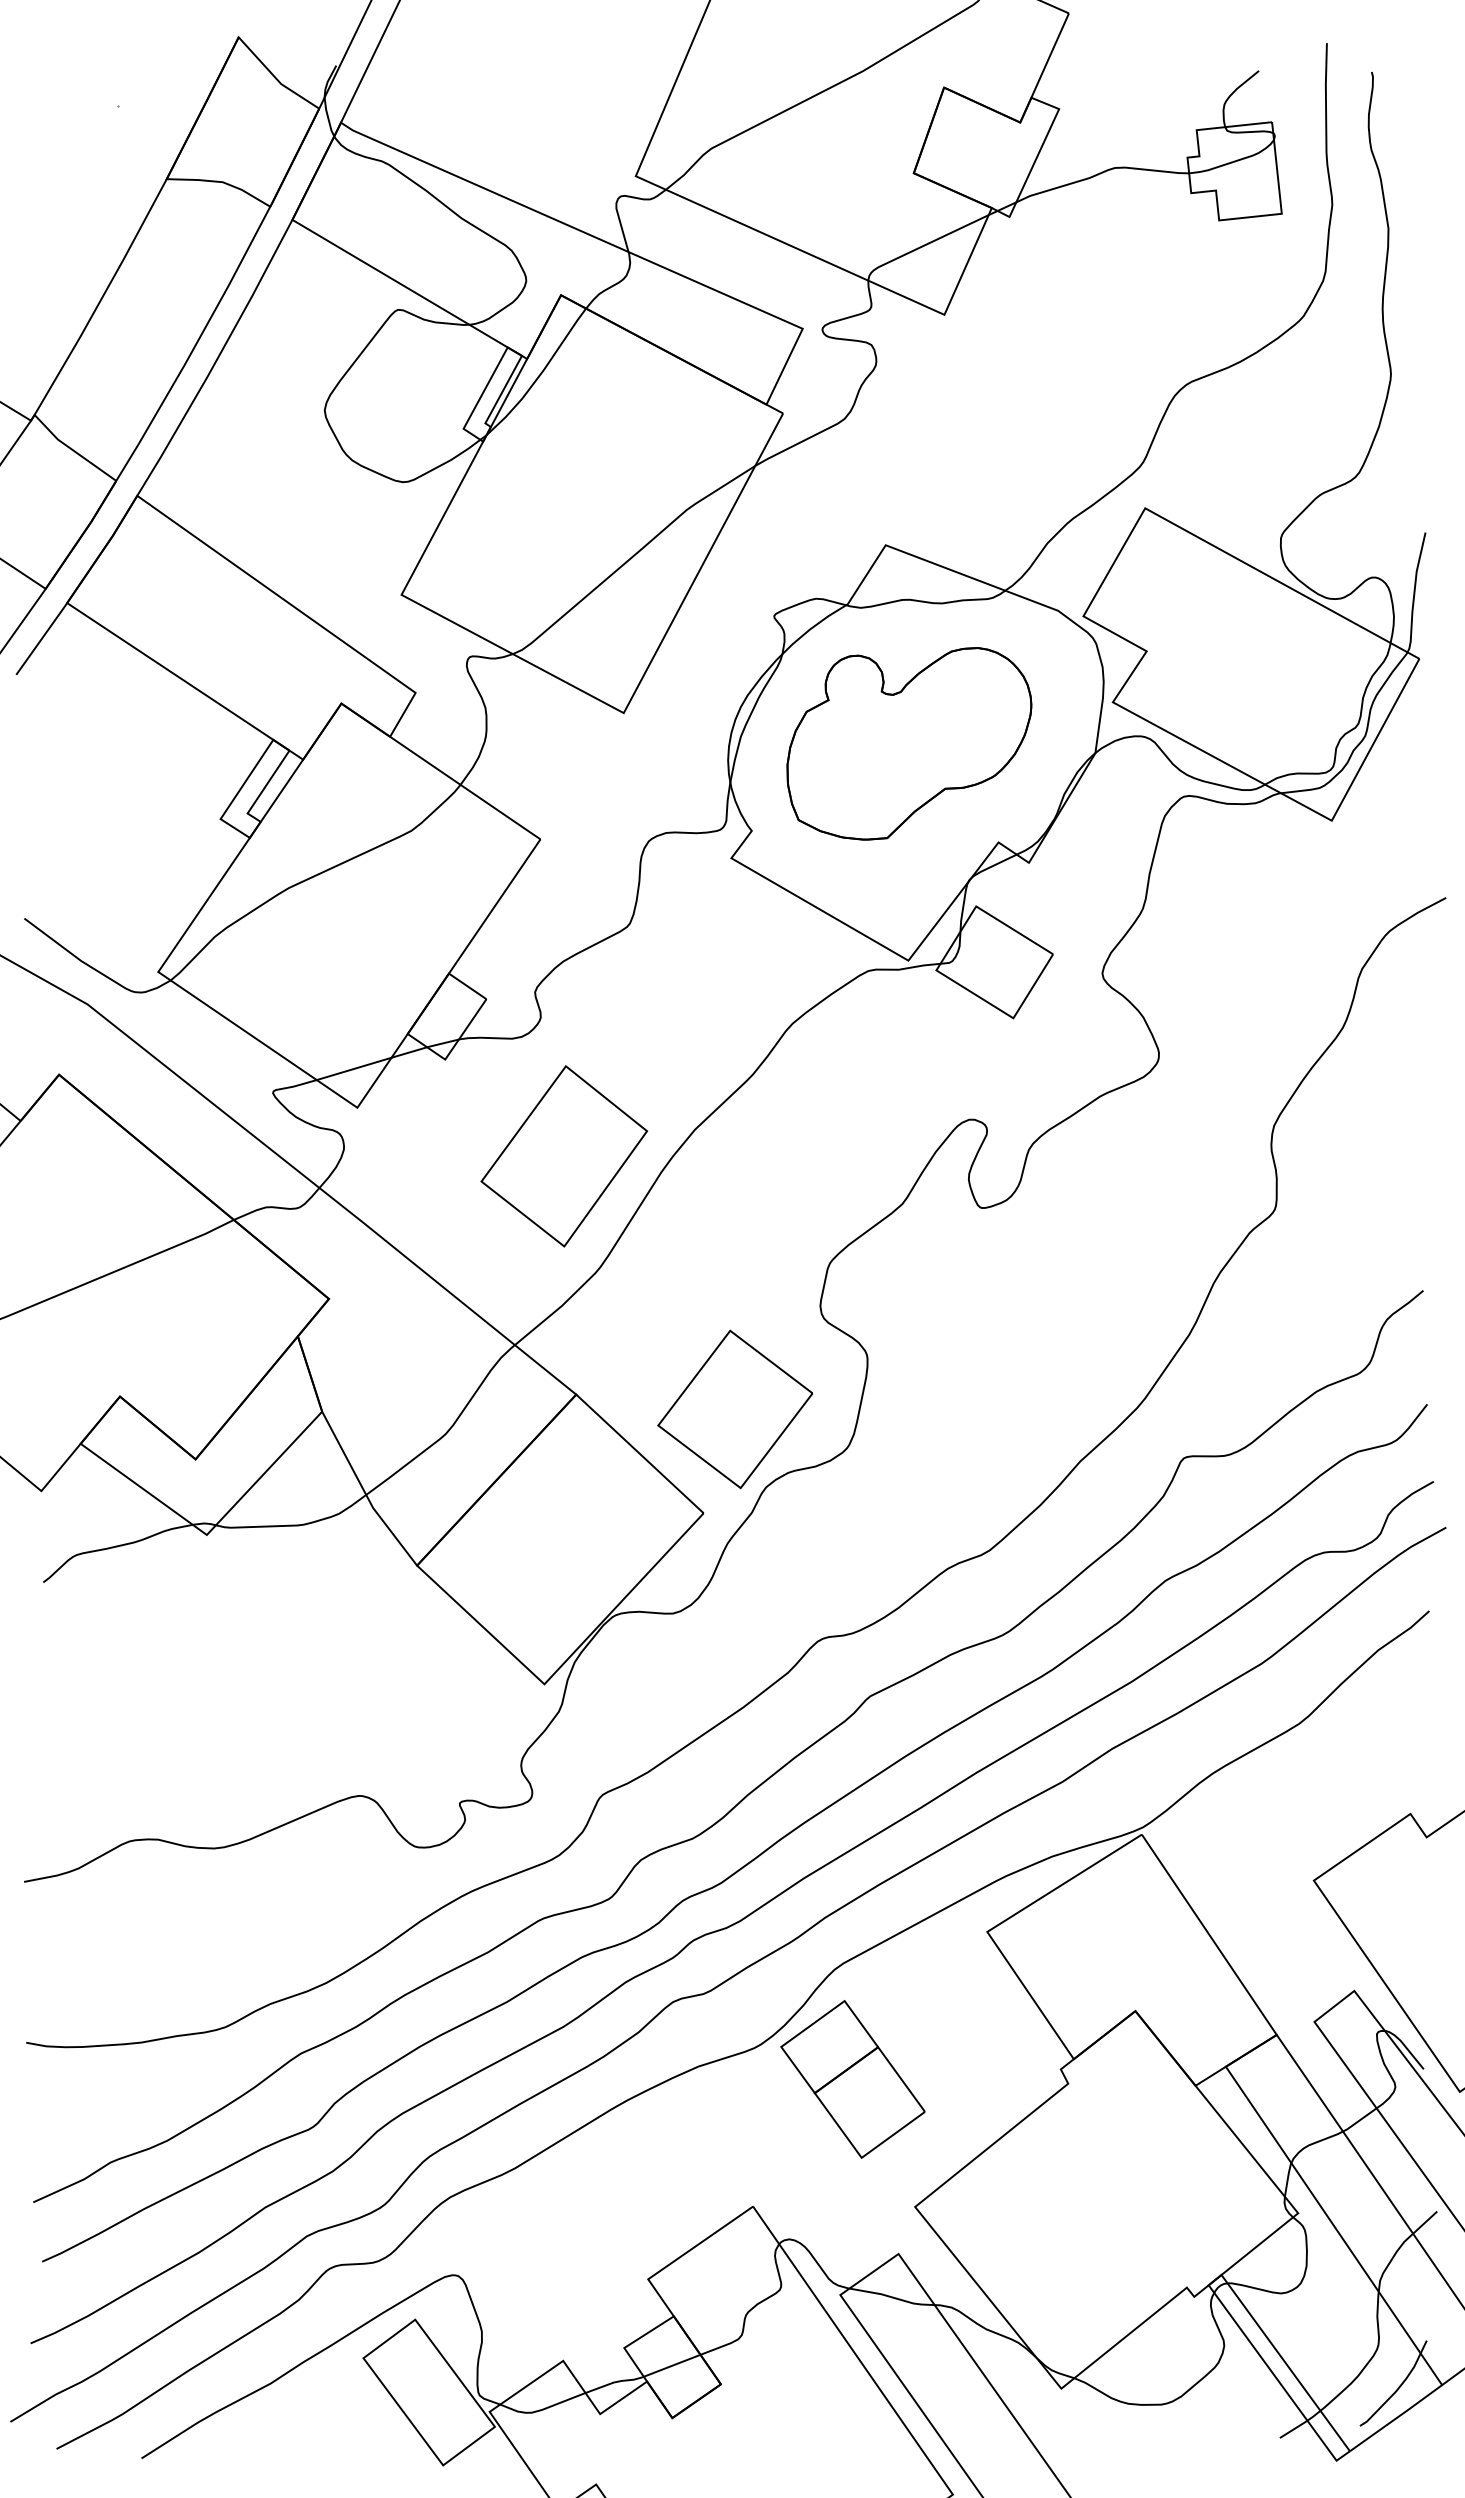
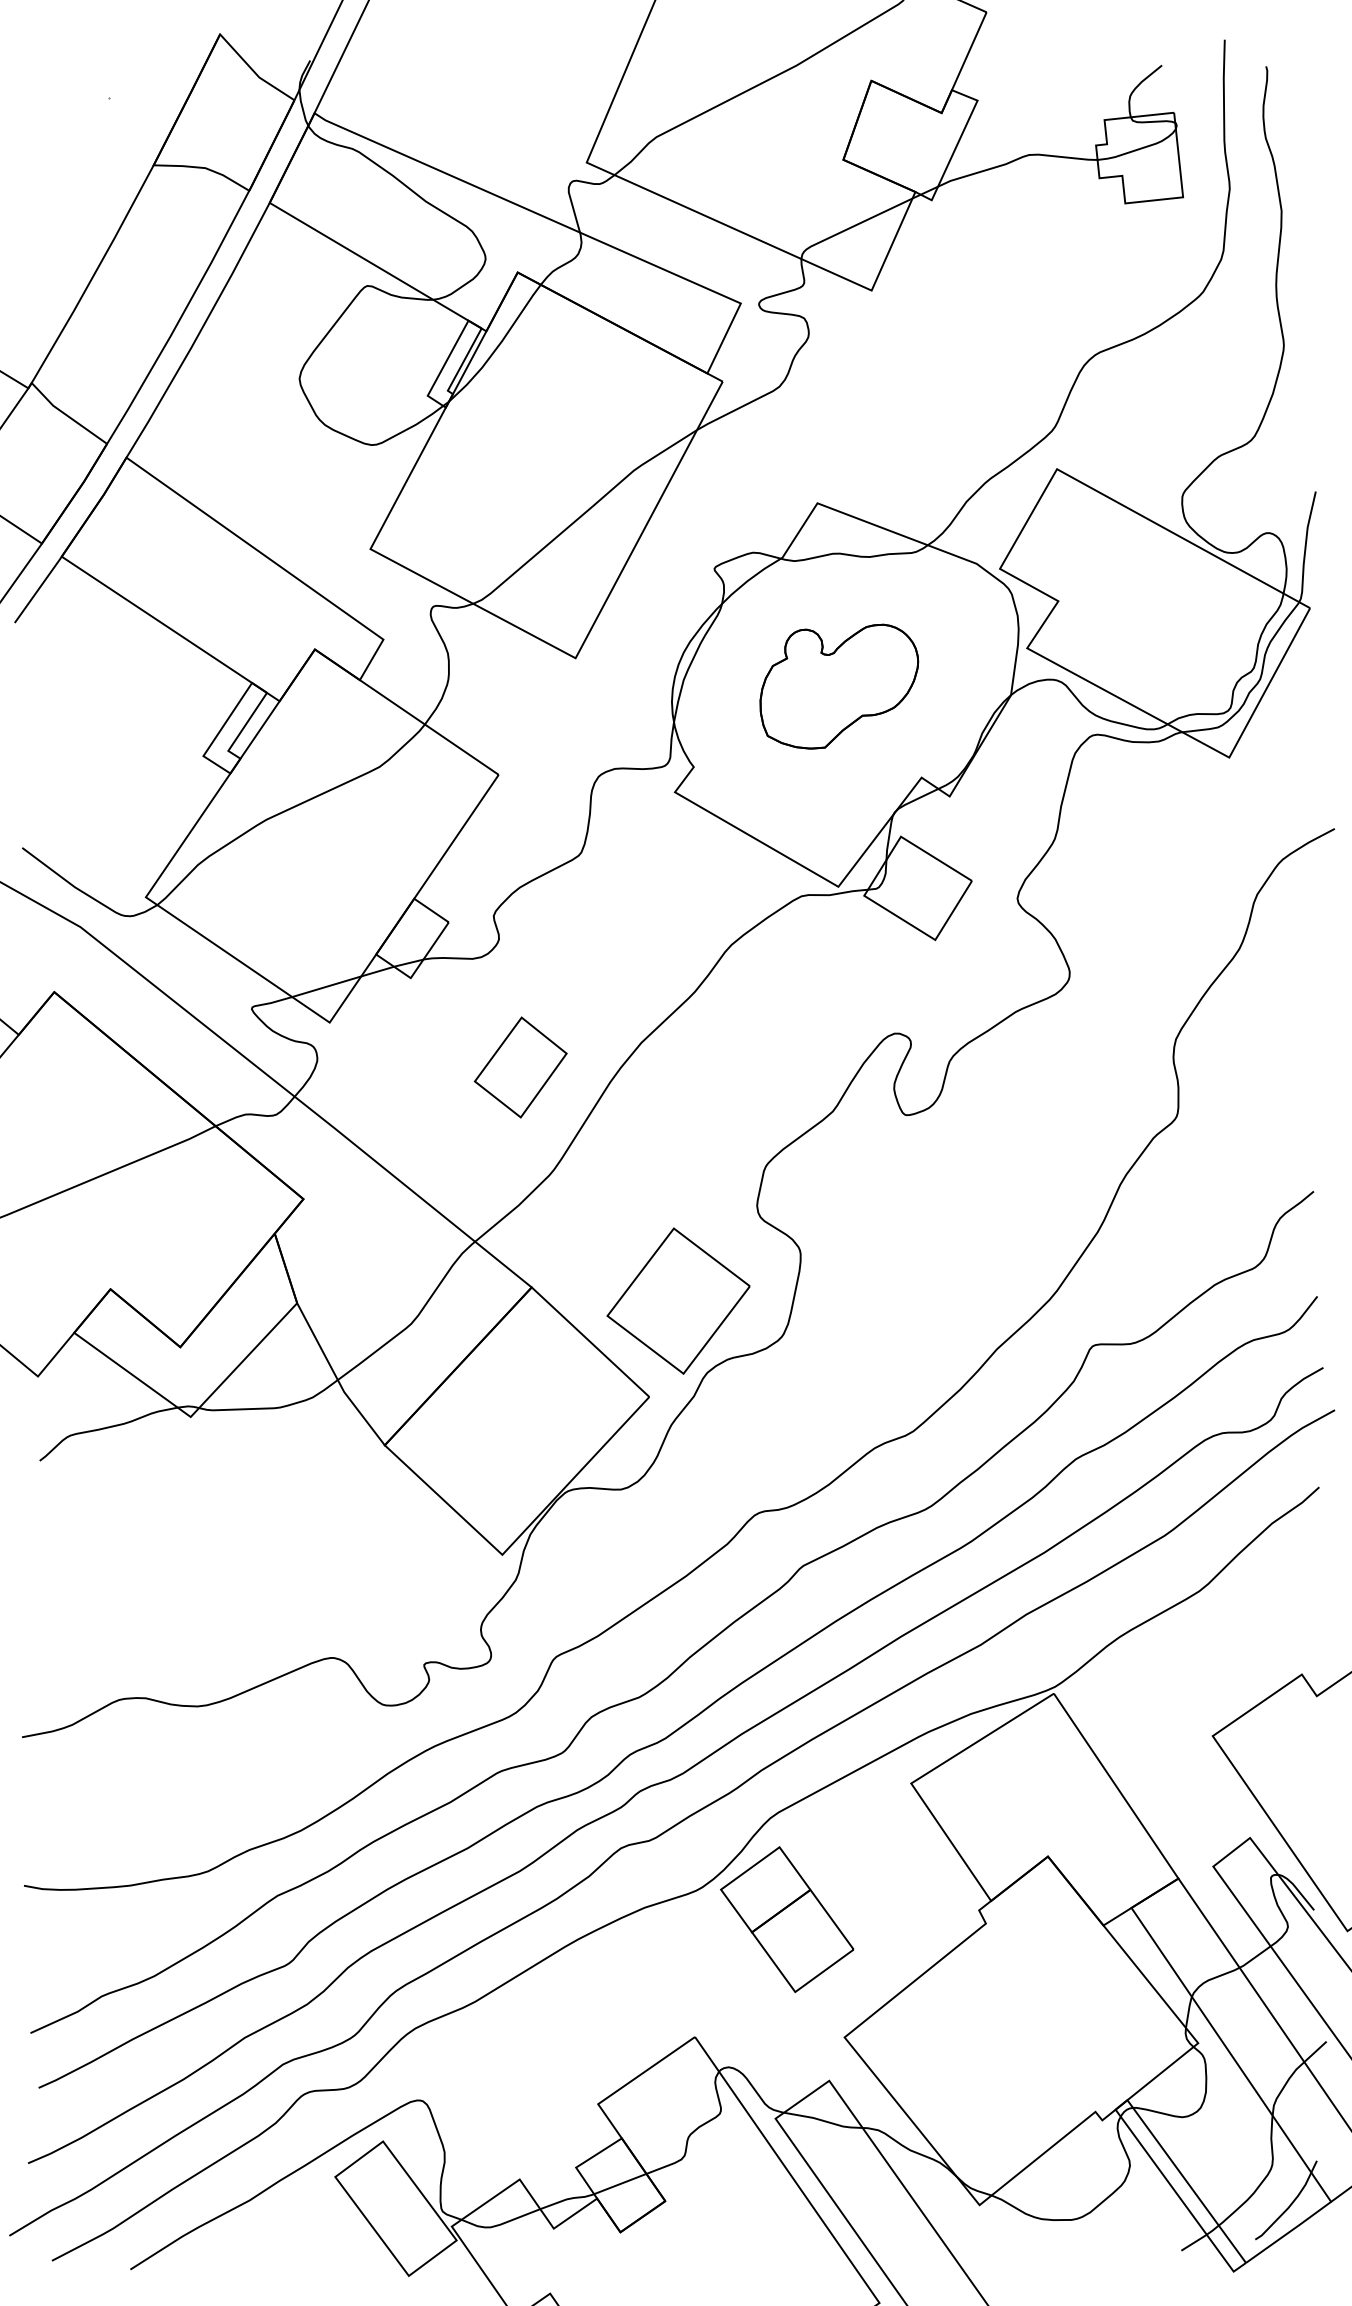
part: (909, 743) -> (839, 686), size x0.7
part: (564, 1156) -> (520, 1067), size x0.6

